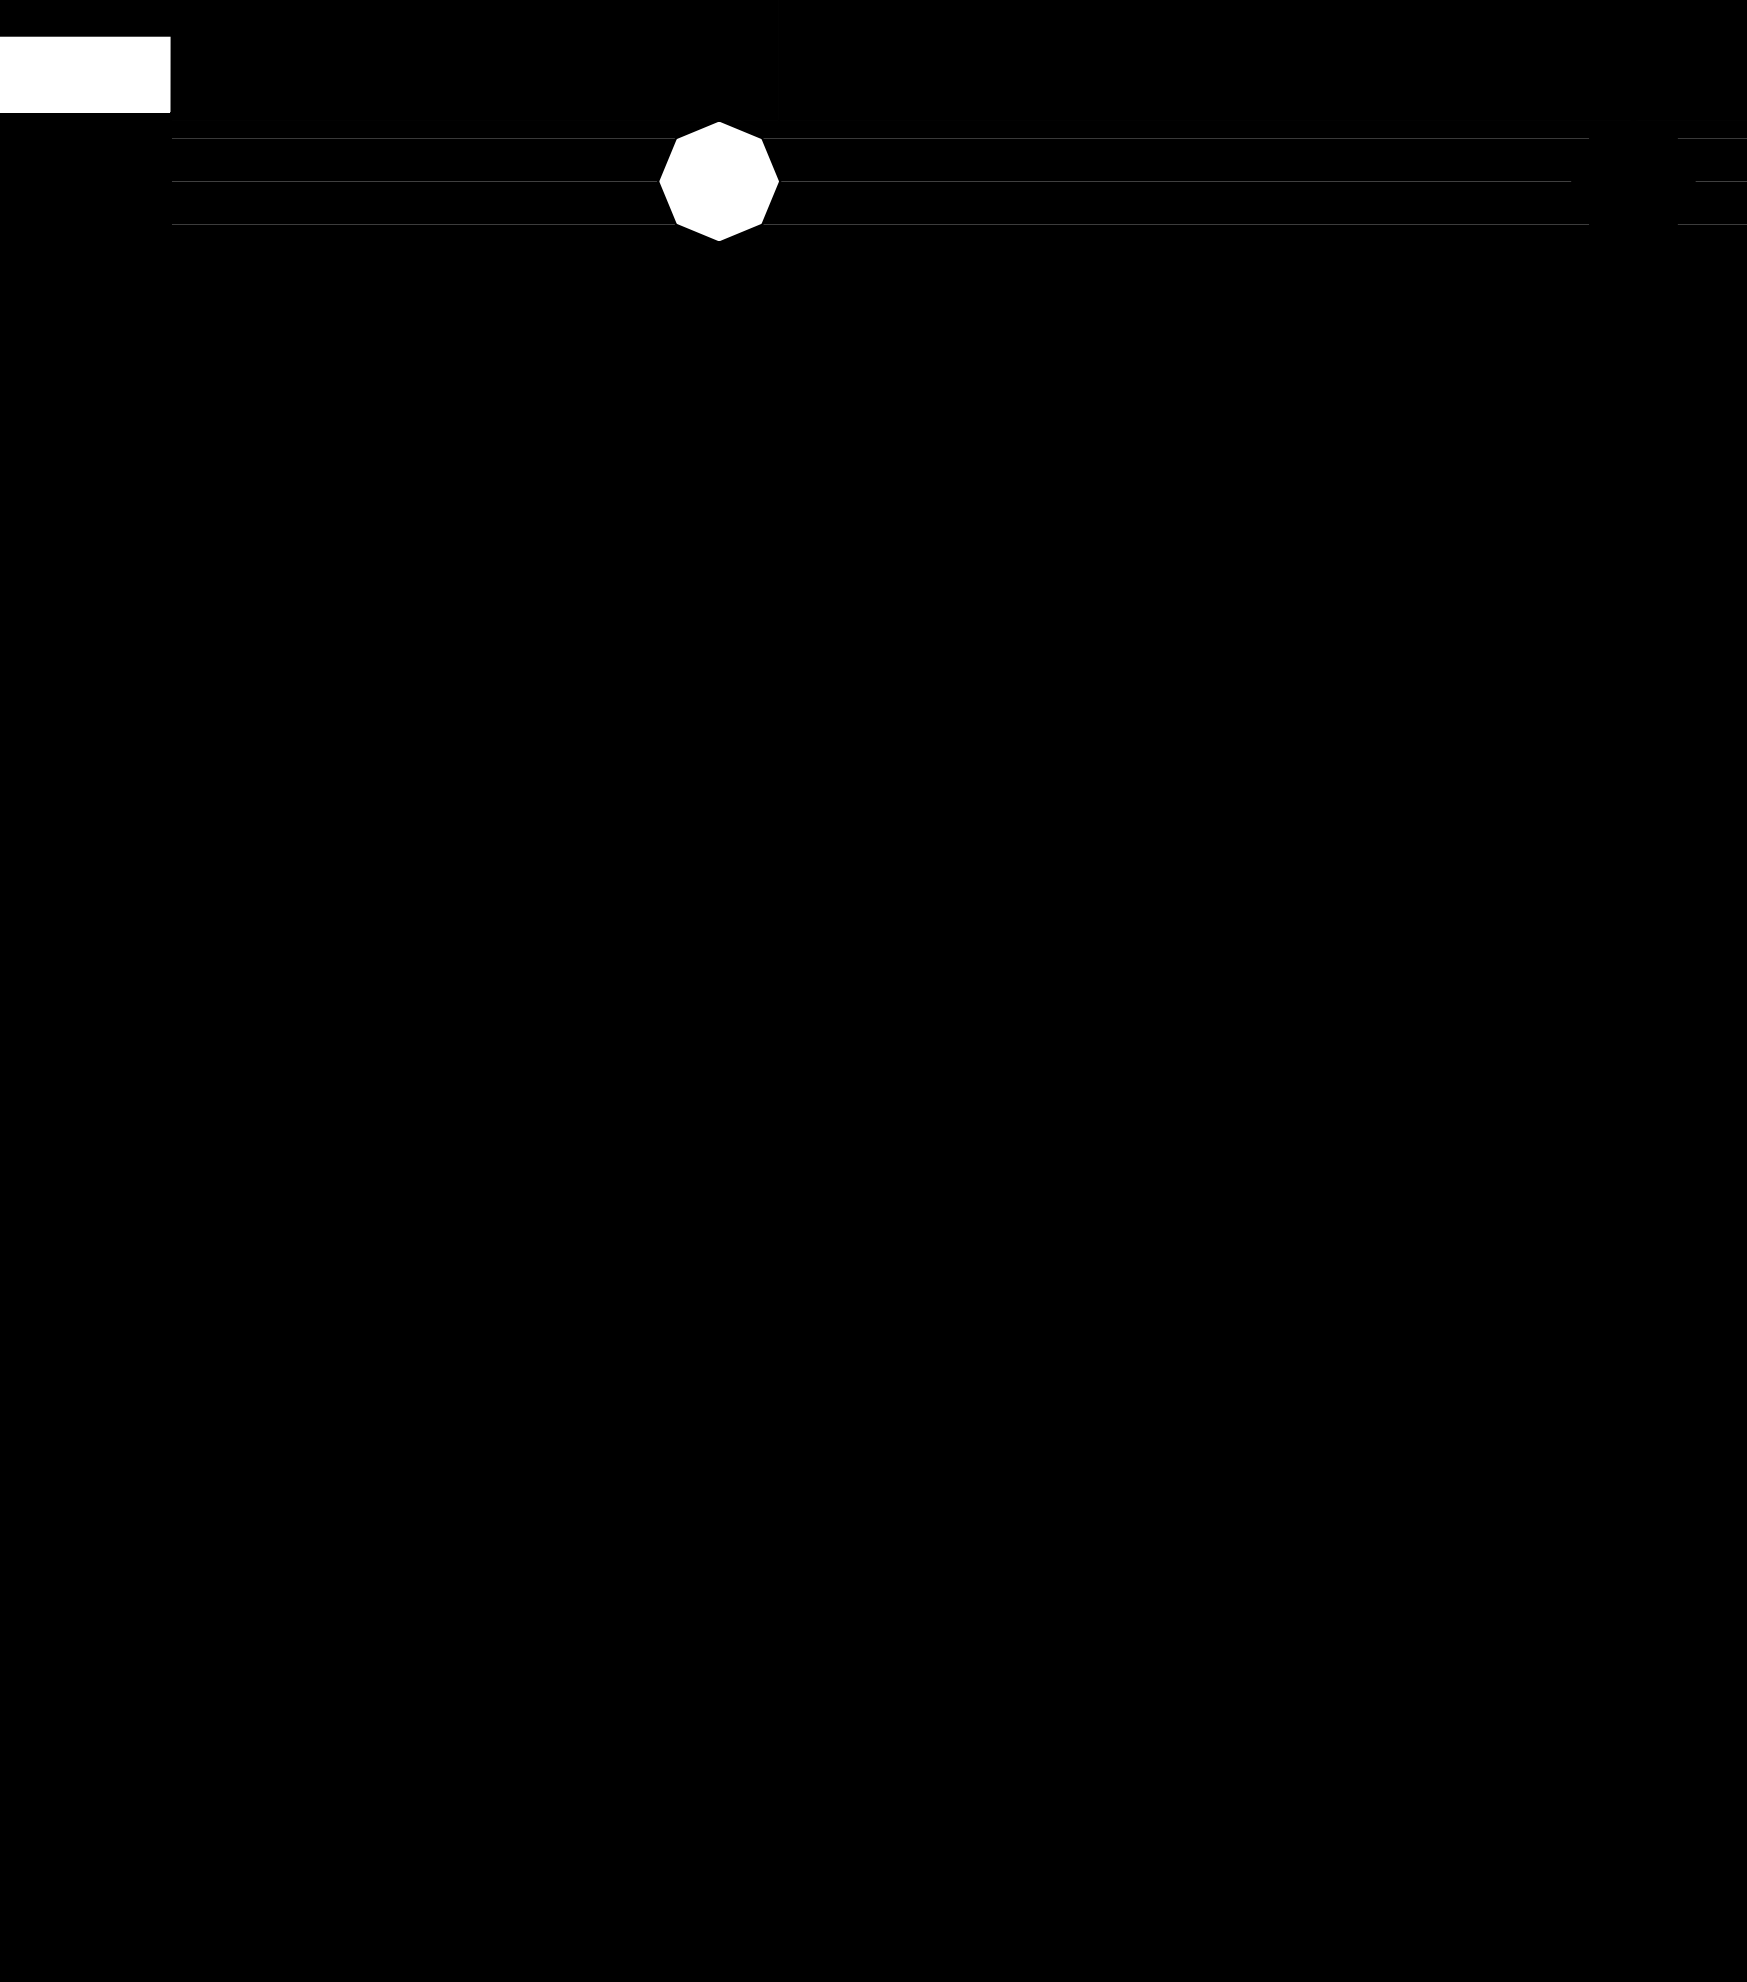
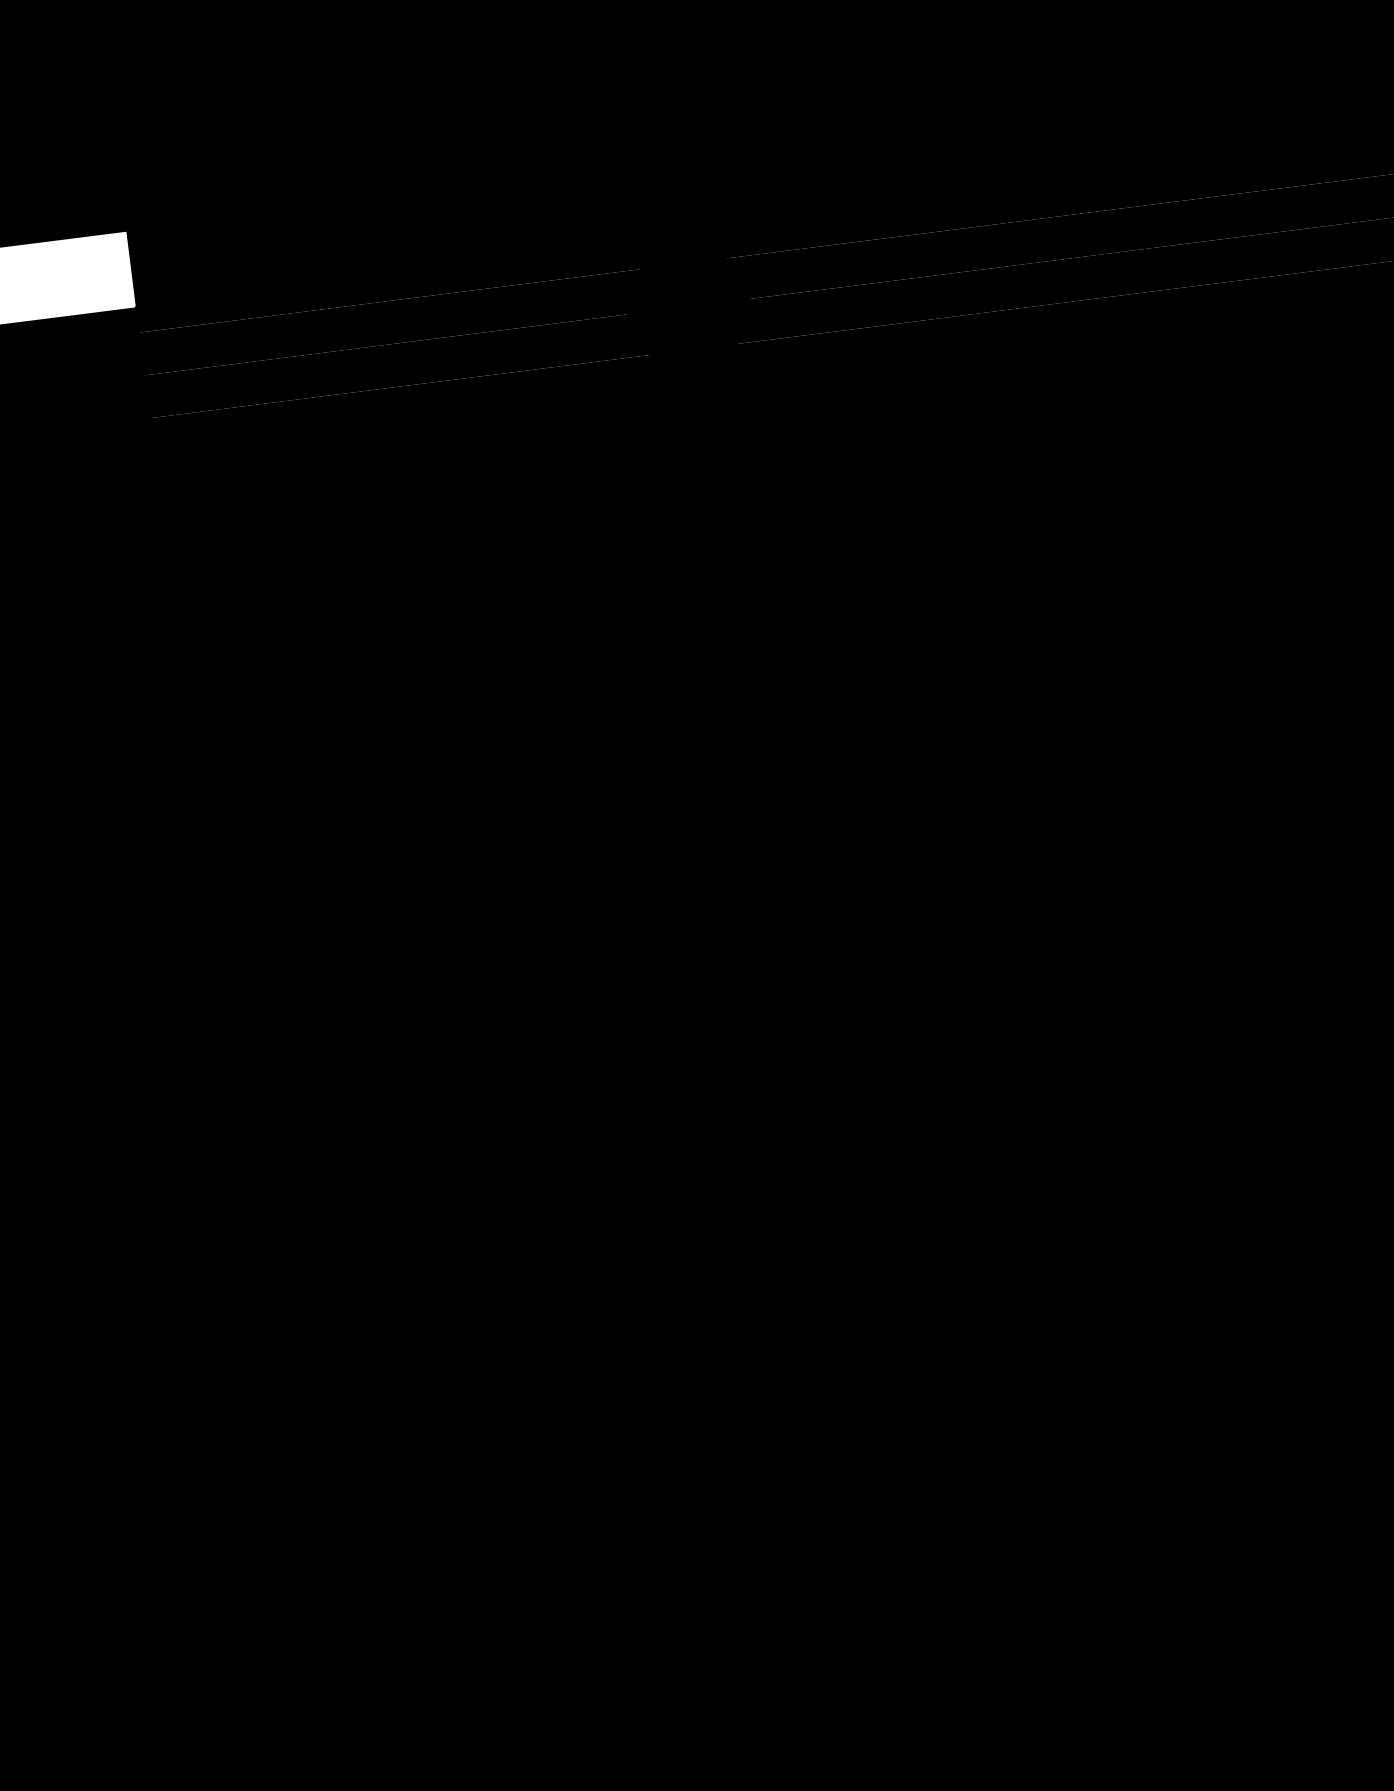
fill: (719, 181) -> (689, 306), added

